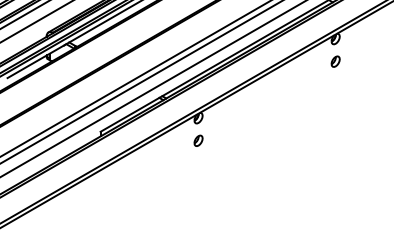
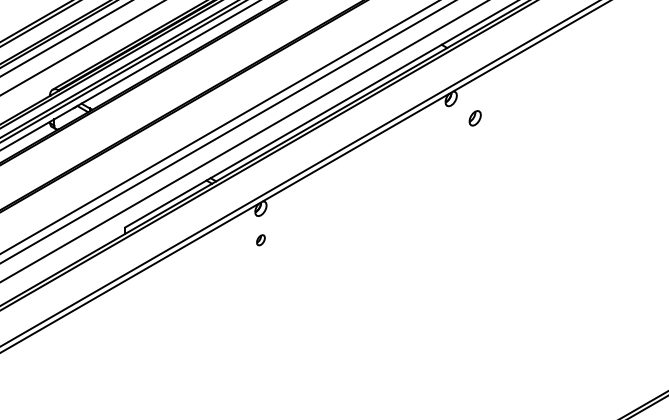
part: (335, 61) -> (474, 118), moved
part: (198, 141) -> (260, 240), size x0.7

